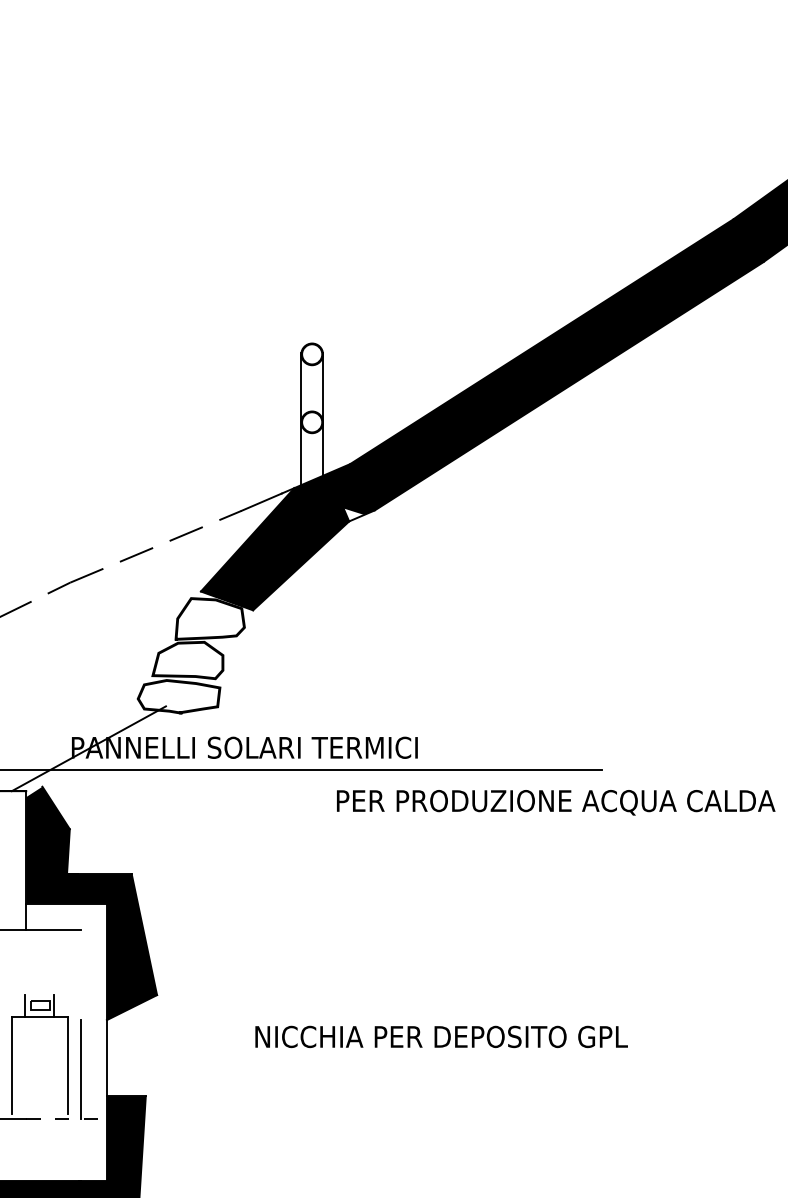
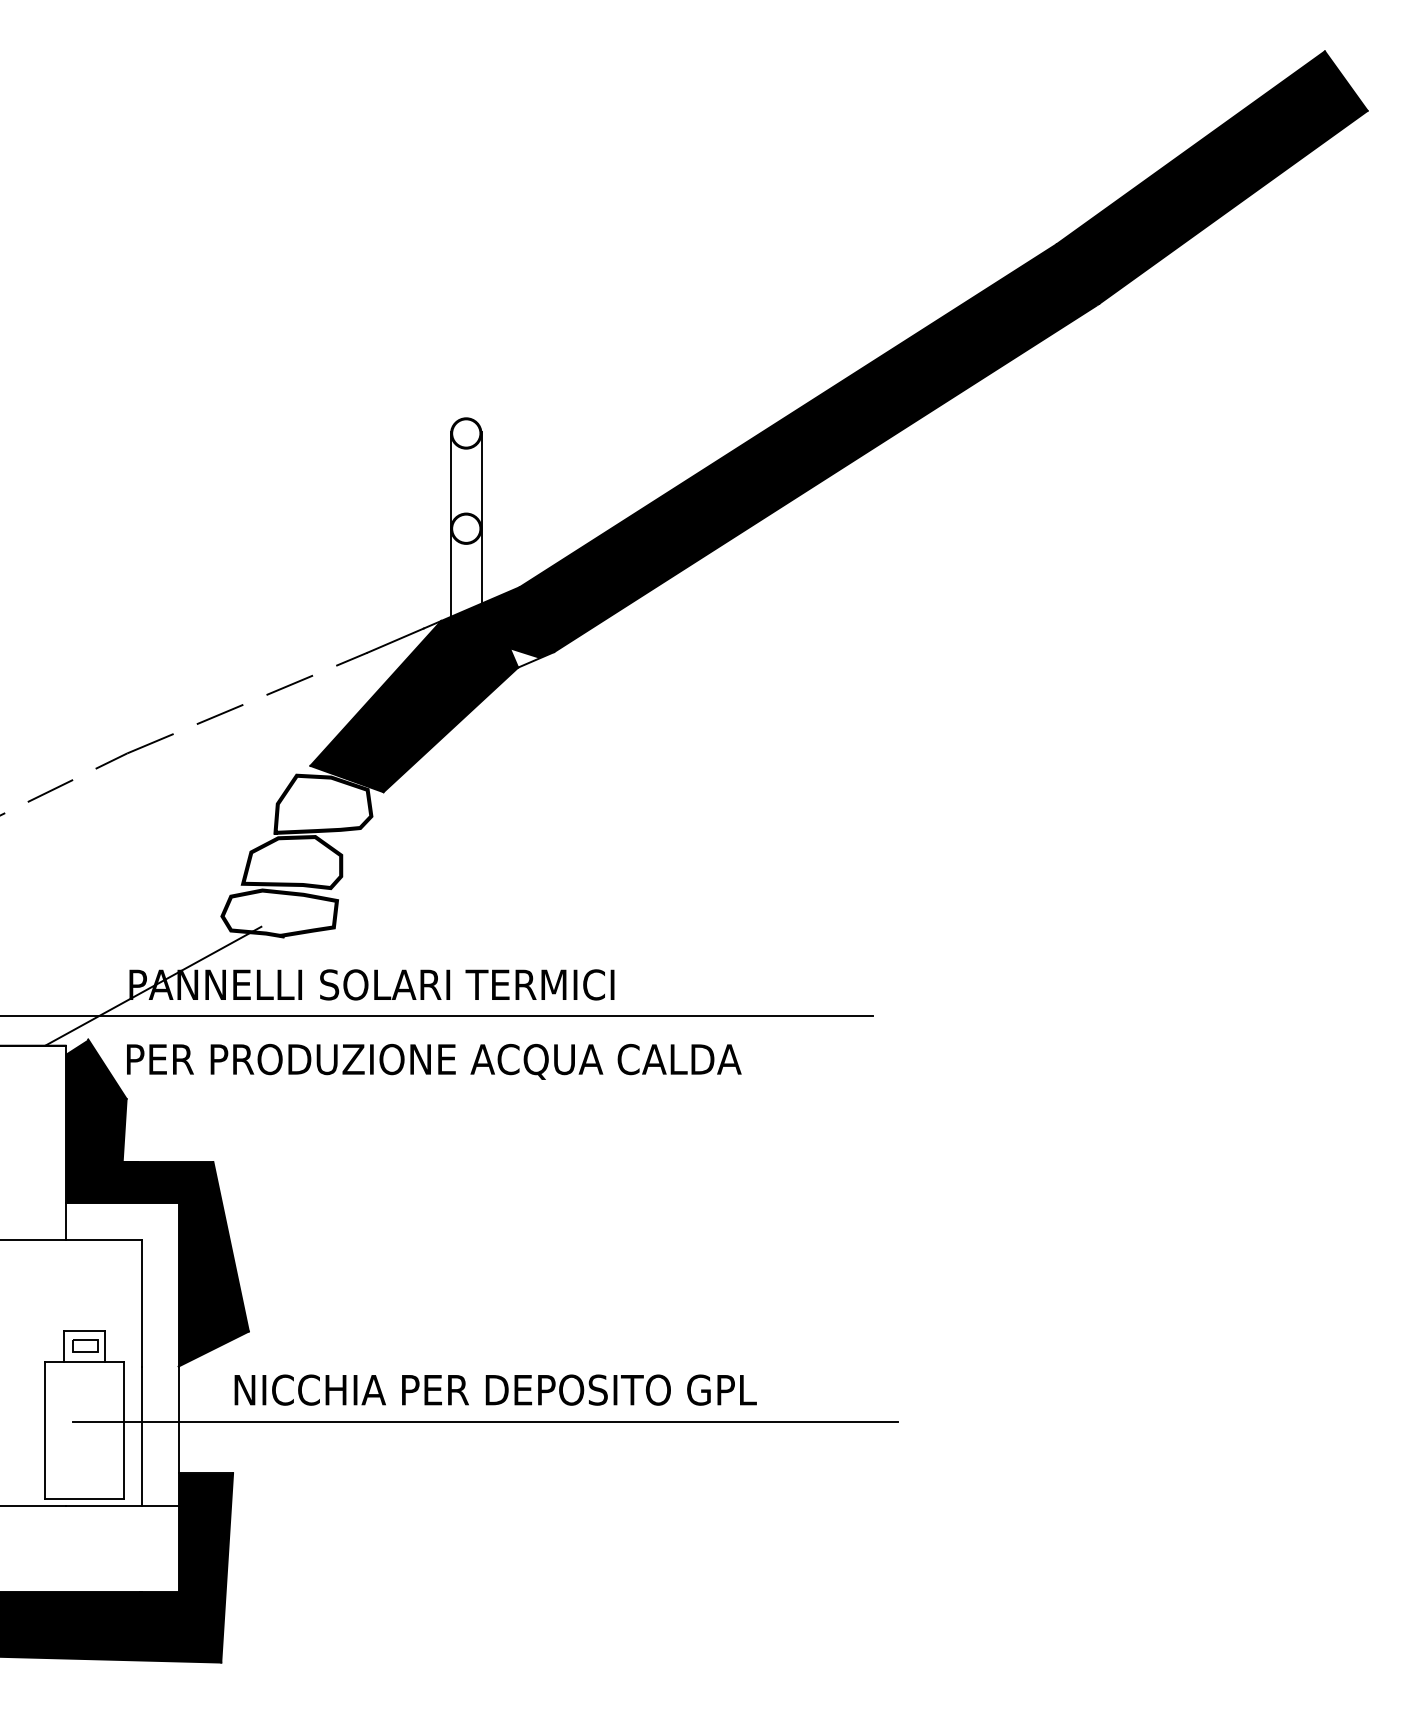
text: (556, 802) -> (434, 1061), moved
line: (81, 974) -> (142, 1302), added
line: (39, 995) -> (84, 1331), added
text: (441, 1036) -> (495, 1389), moved
line: (325, 1060) -> (484, 1422), added
line: (39, 1114) -> (84, 1498), added
line: (66, 1119) -> (122, 1505), dashed -> solid

